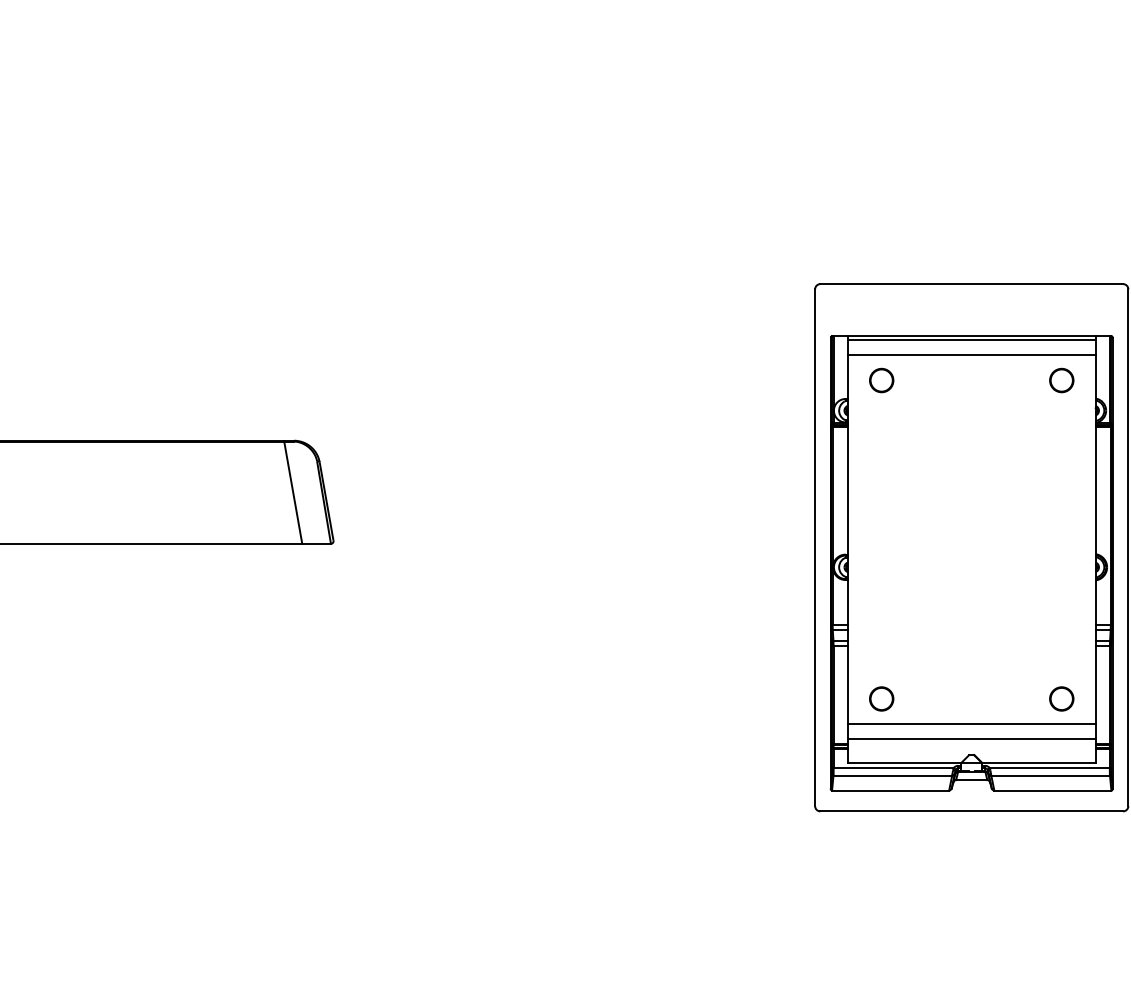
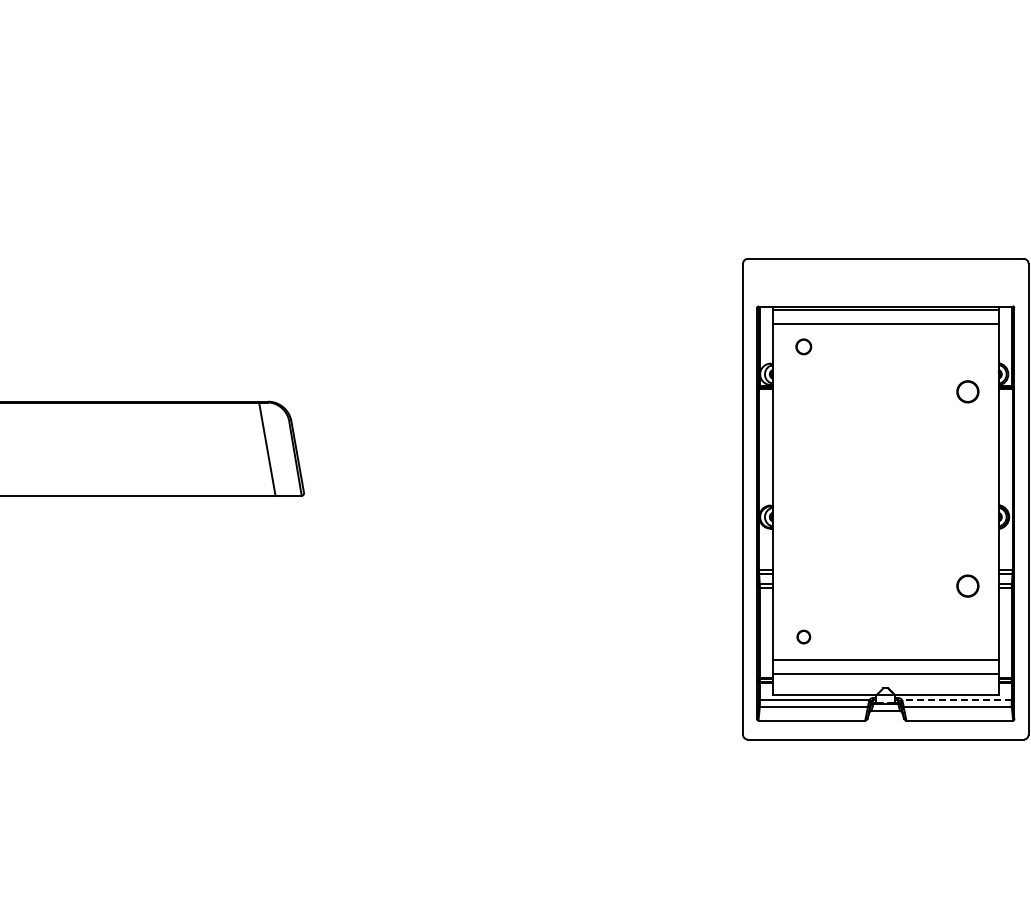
circle: (881, 380) -> (803, 346), size x0.7
circle: (1061, 380) -> (967, 391), moved
circle: (881, 698) -> (803, 636), size x0.6
circle: (1061, 698) -> (967, 585), moved
line: (1049, 768) -> (956, 700), solid -> dashed

